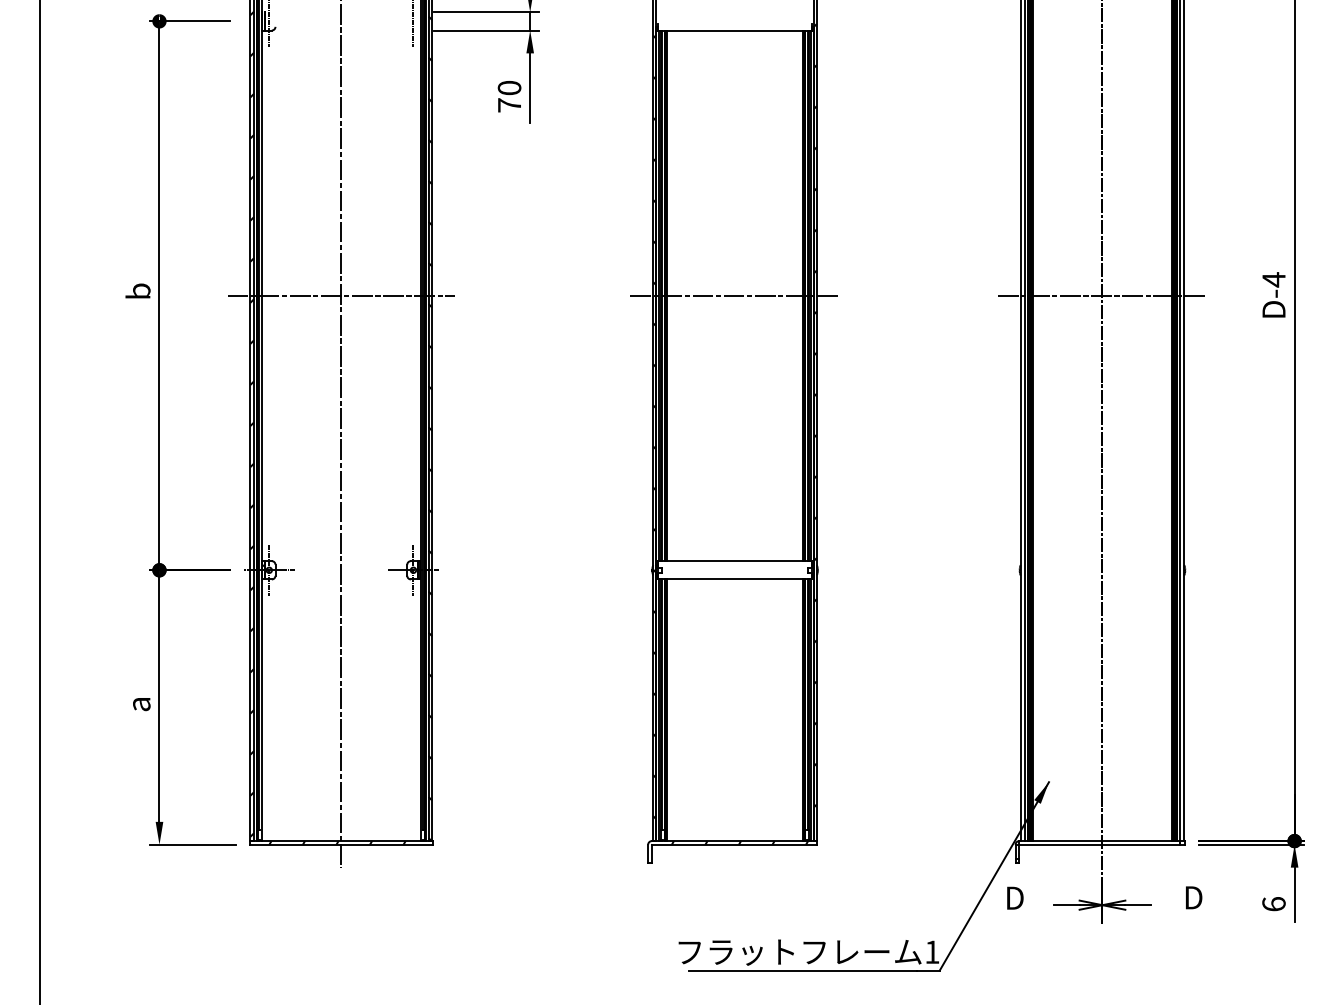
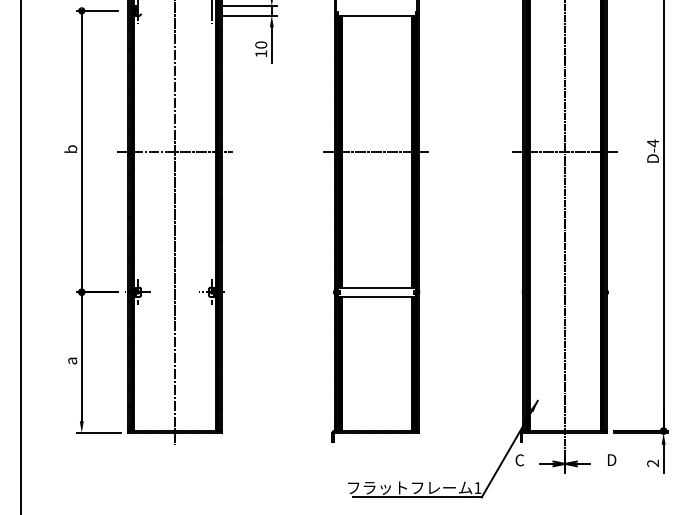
text: (510, 104) -> (261, 53), 70 -> 10
text: (1013, 898) -> (519, 460), D -> C
text: (1274, 904) -> (653, 463), 6 -> 2

